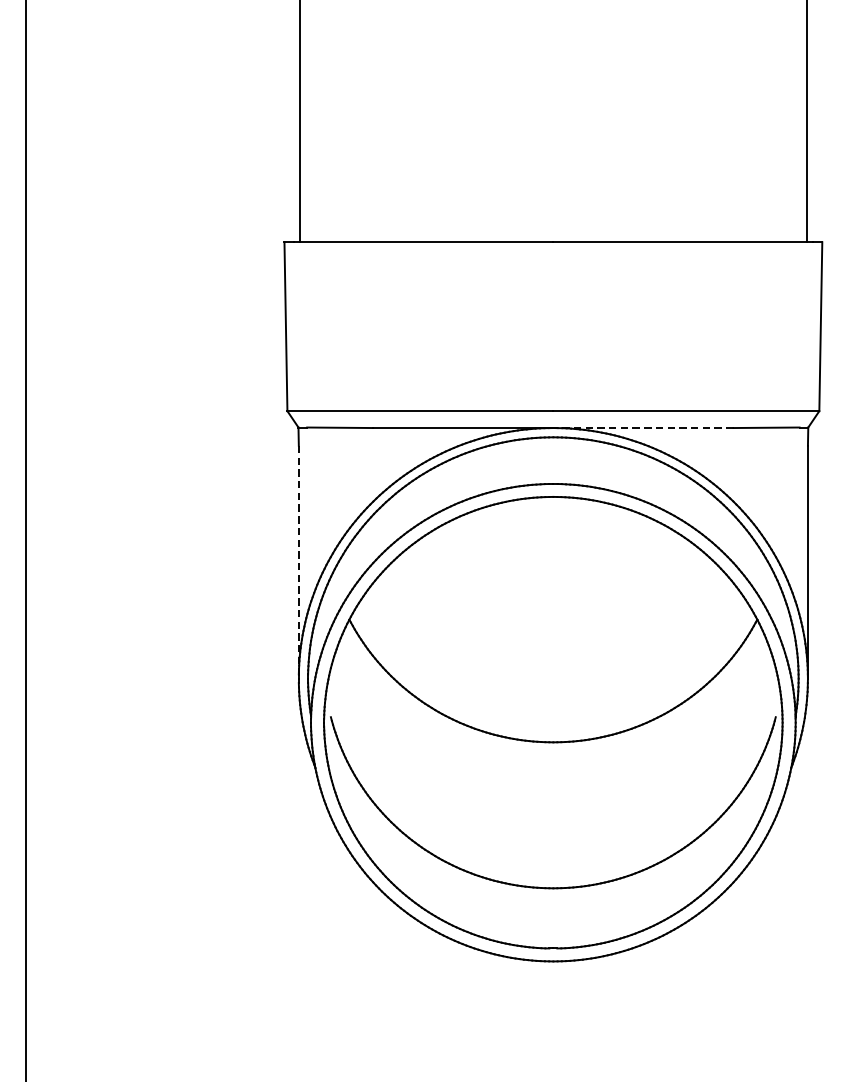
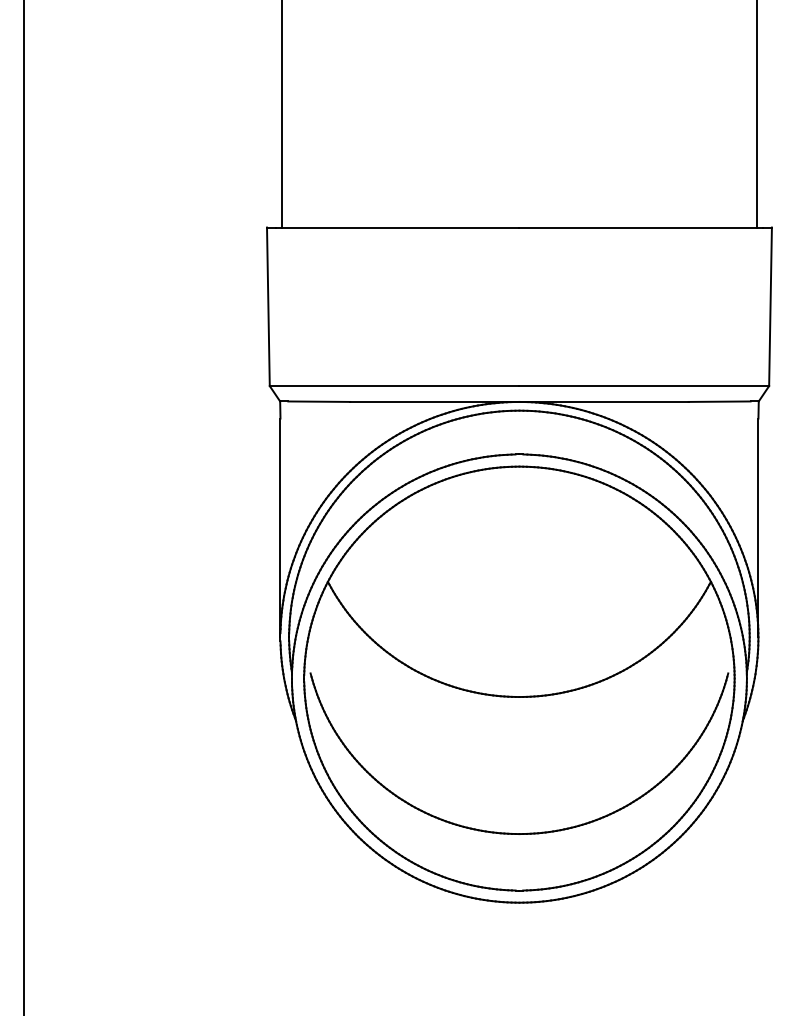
line: (643, 427) -> (604, 401), dashed -> solid
line: (298, 562) -> (280, 528), dashed -> solid

